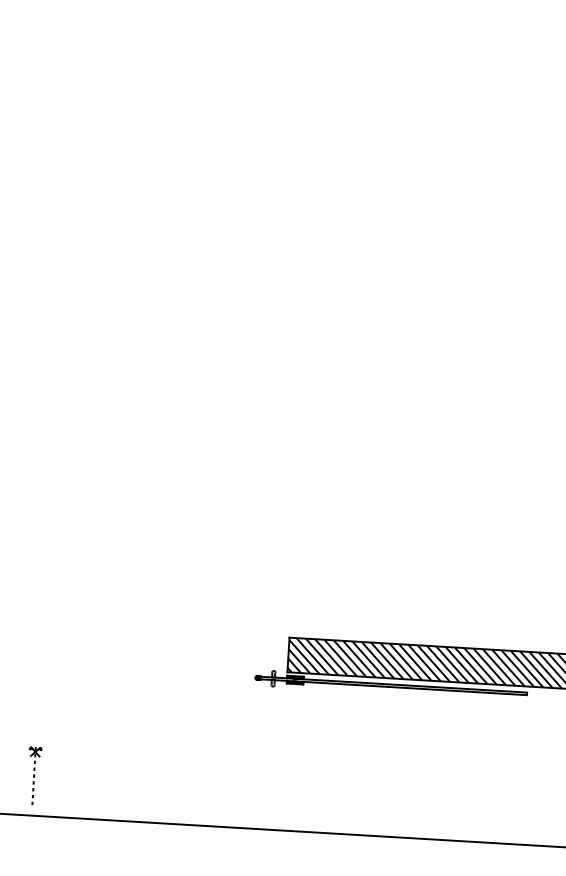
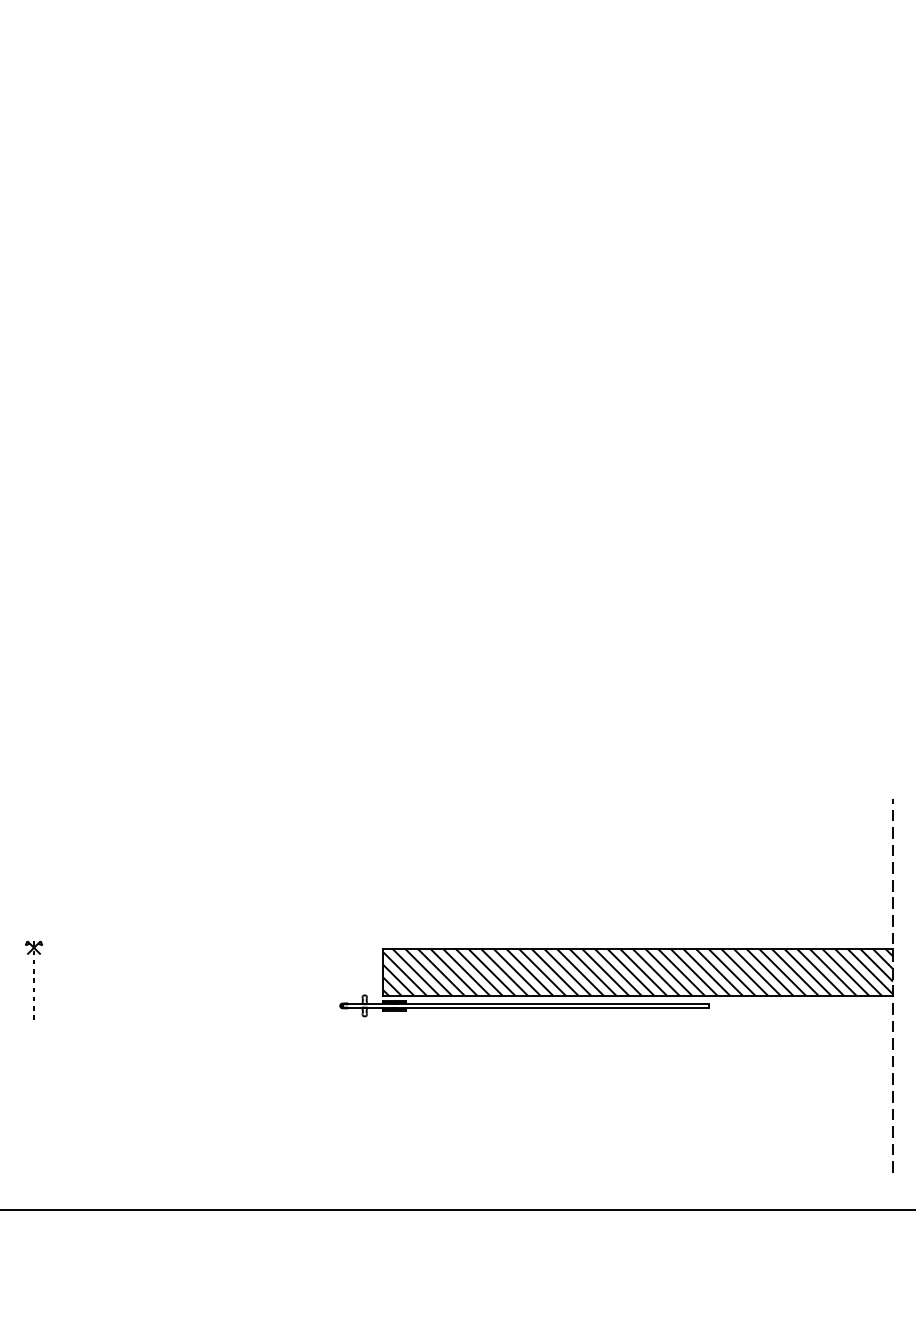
part: (34, 775) -> (34, 979), moved

